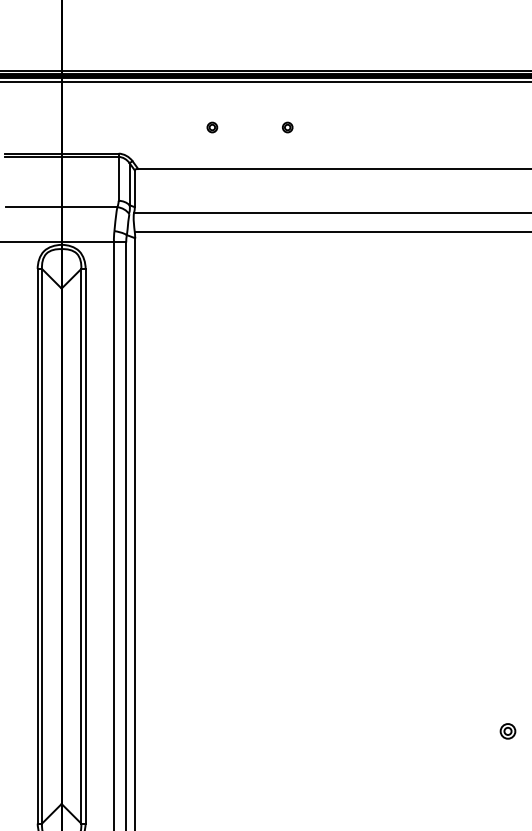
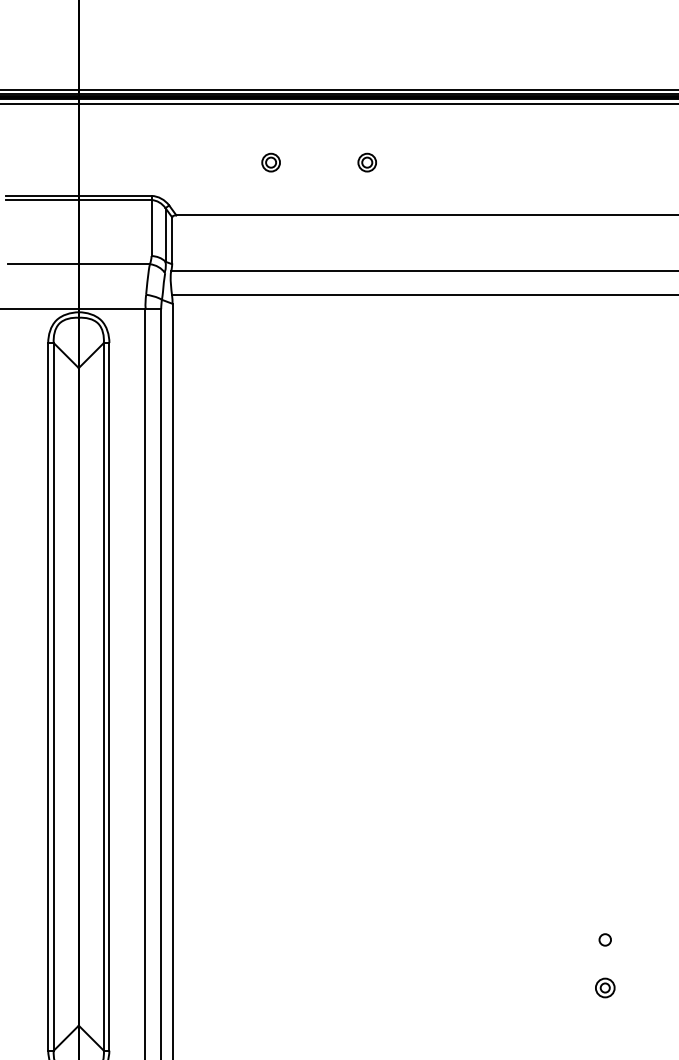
part: (211, 127) -> (270, 162), size x1.43
part: (287, 127) -> (366, 162), size x1.43
part: (508, 730) -> (605, 987), moved
circle: (473, 736) -> (604, 939), added

